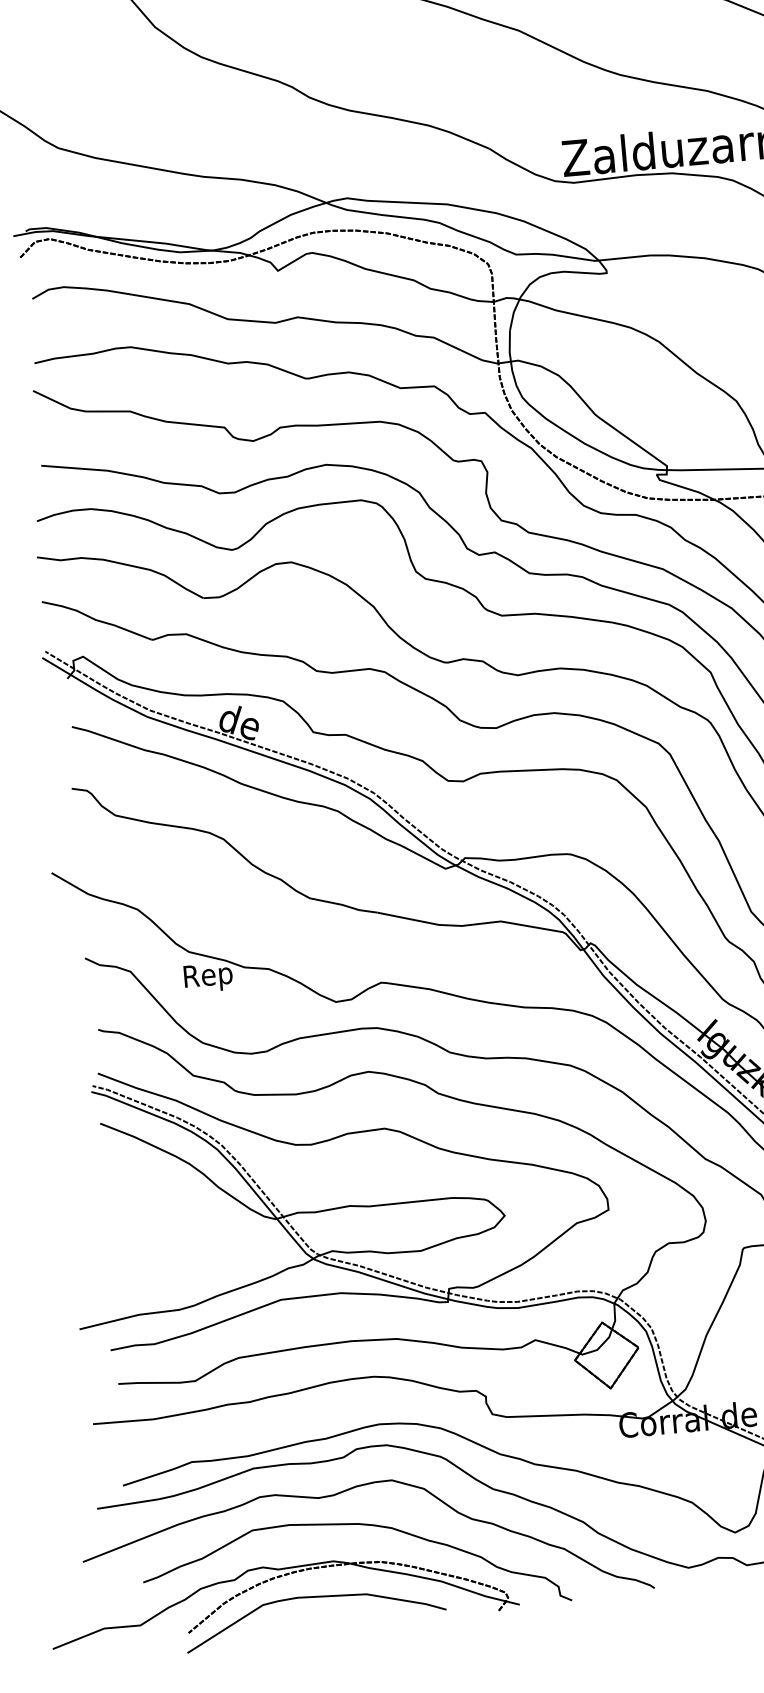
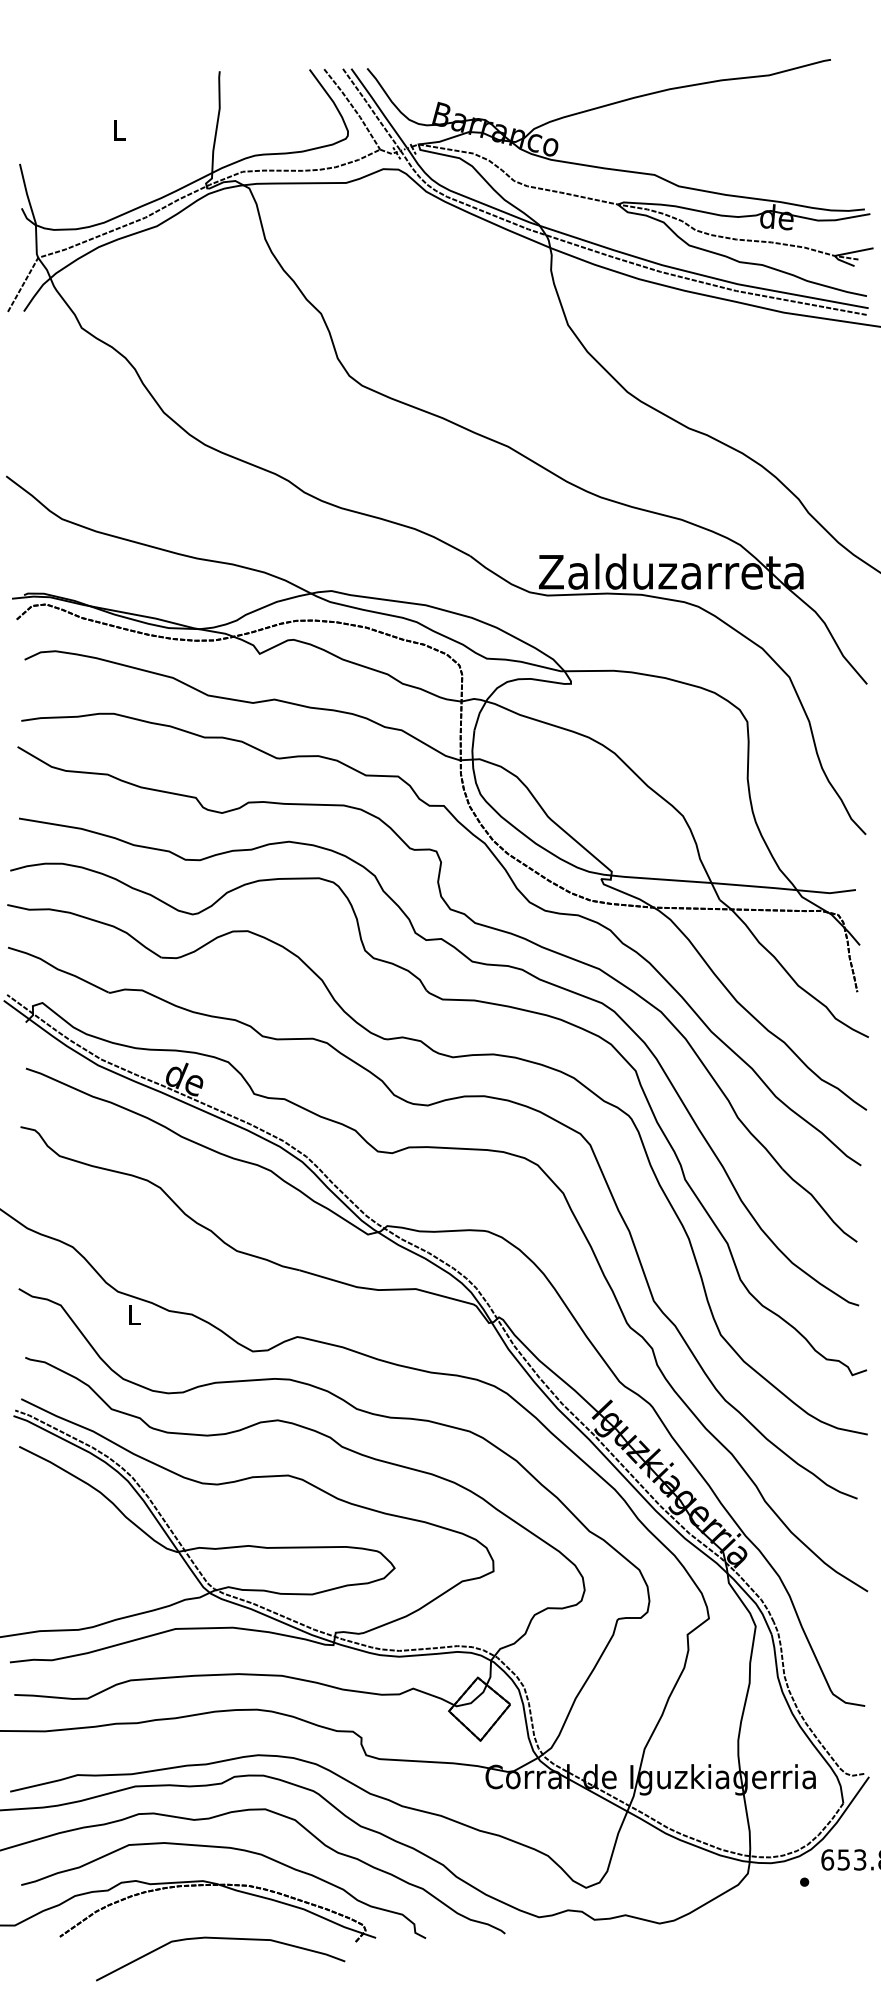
text: (208, 977) -> (134, 1317), Rep -> L
curve: (313, 1598) -> (220, 1939), moved

